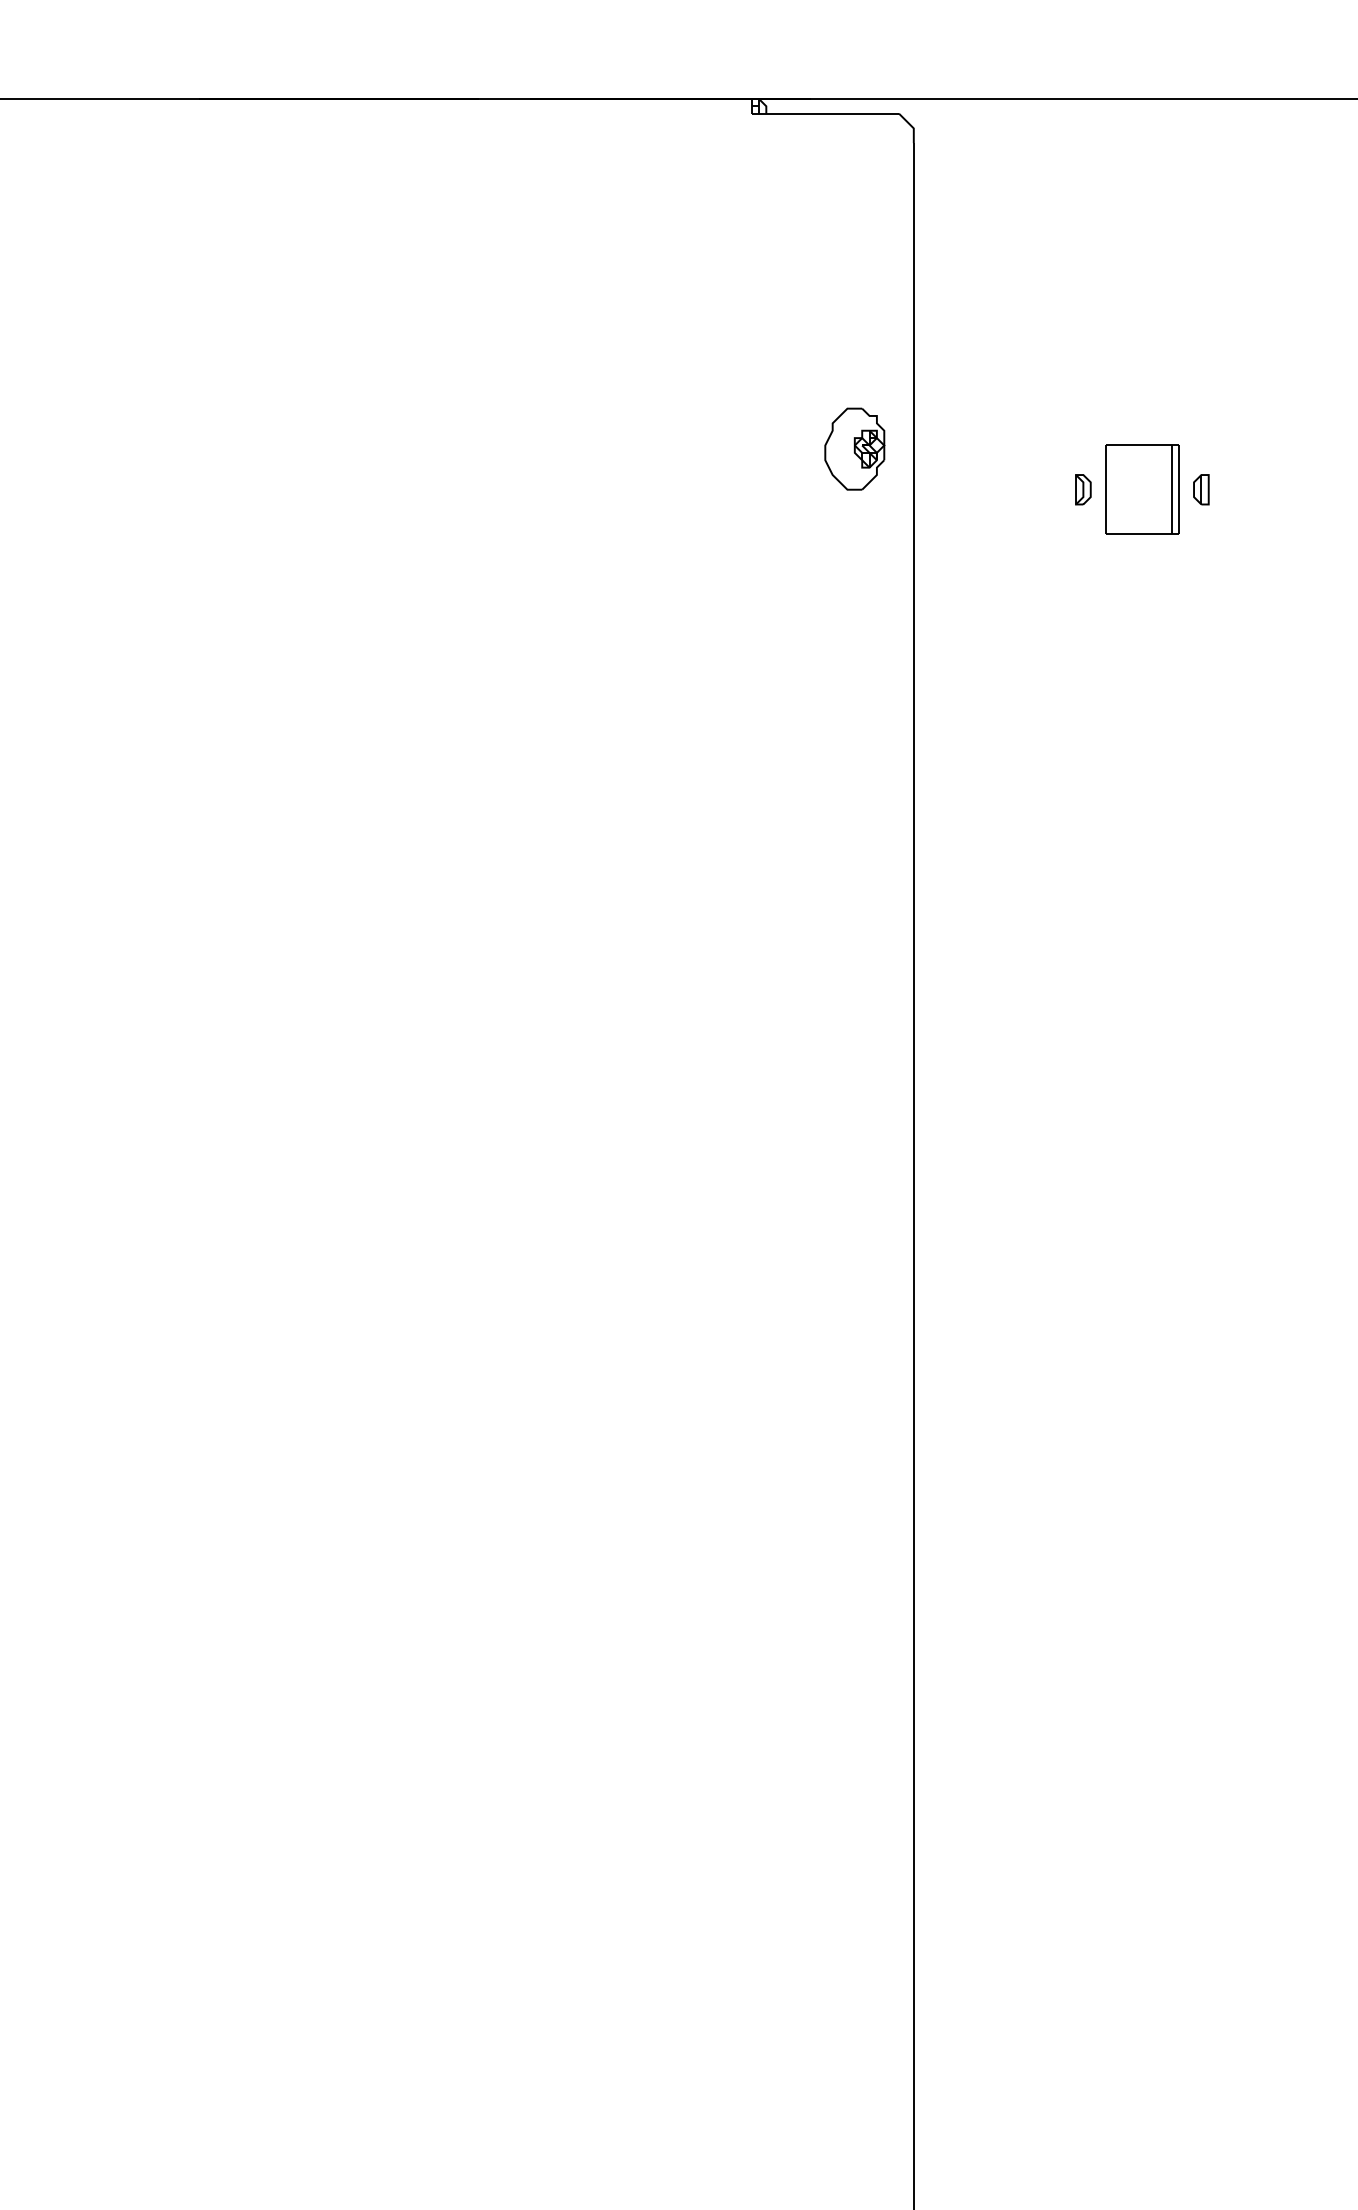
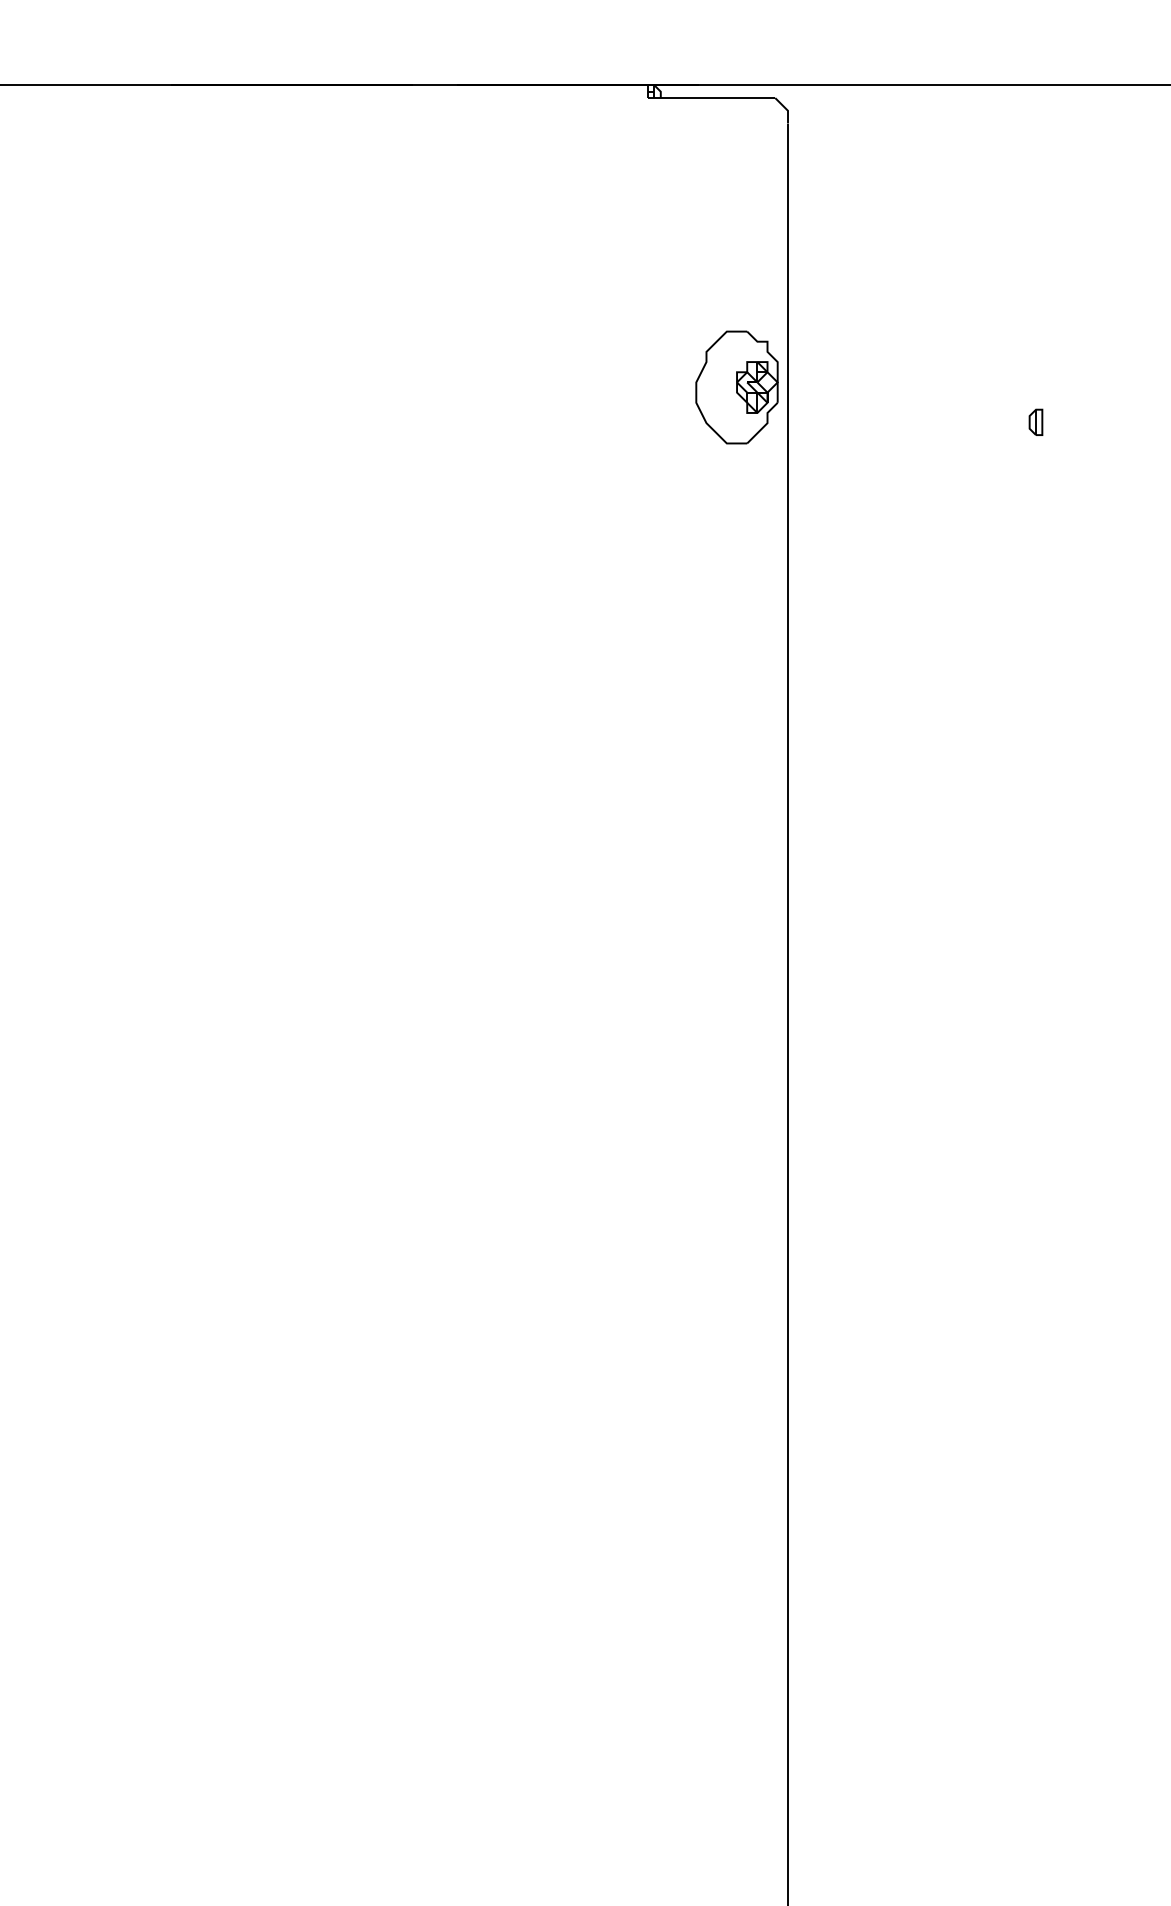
part: (854, 448) -> (736, 386), size x1.6
part: (1083, 489) -> (934, 422), removed
part: (1142, 489) -> (985, 422), removed

